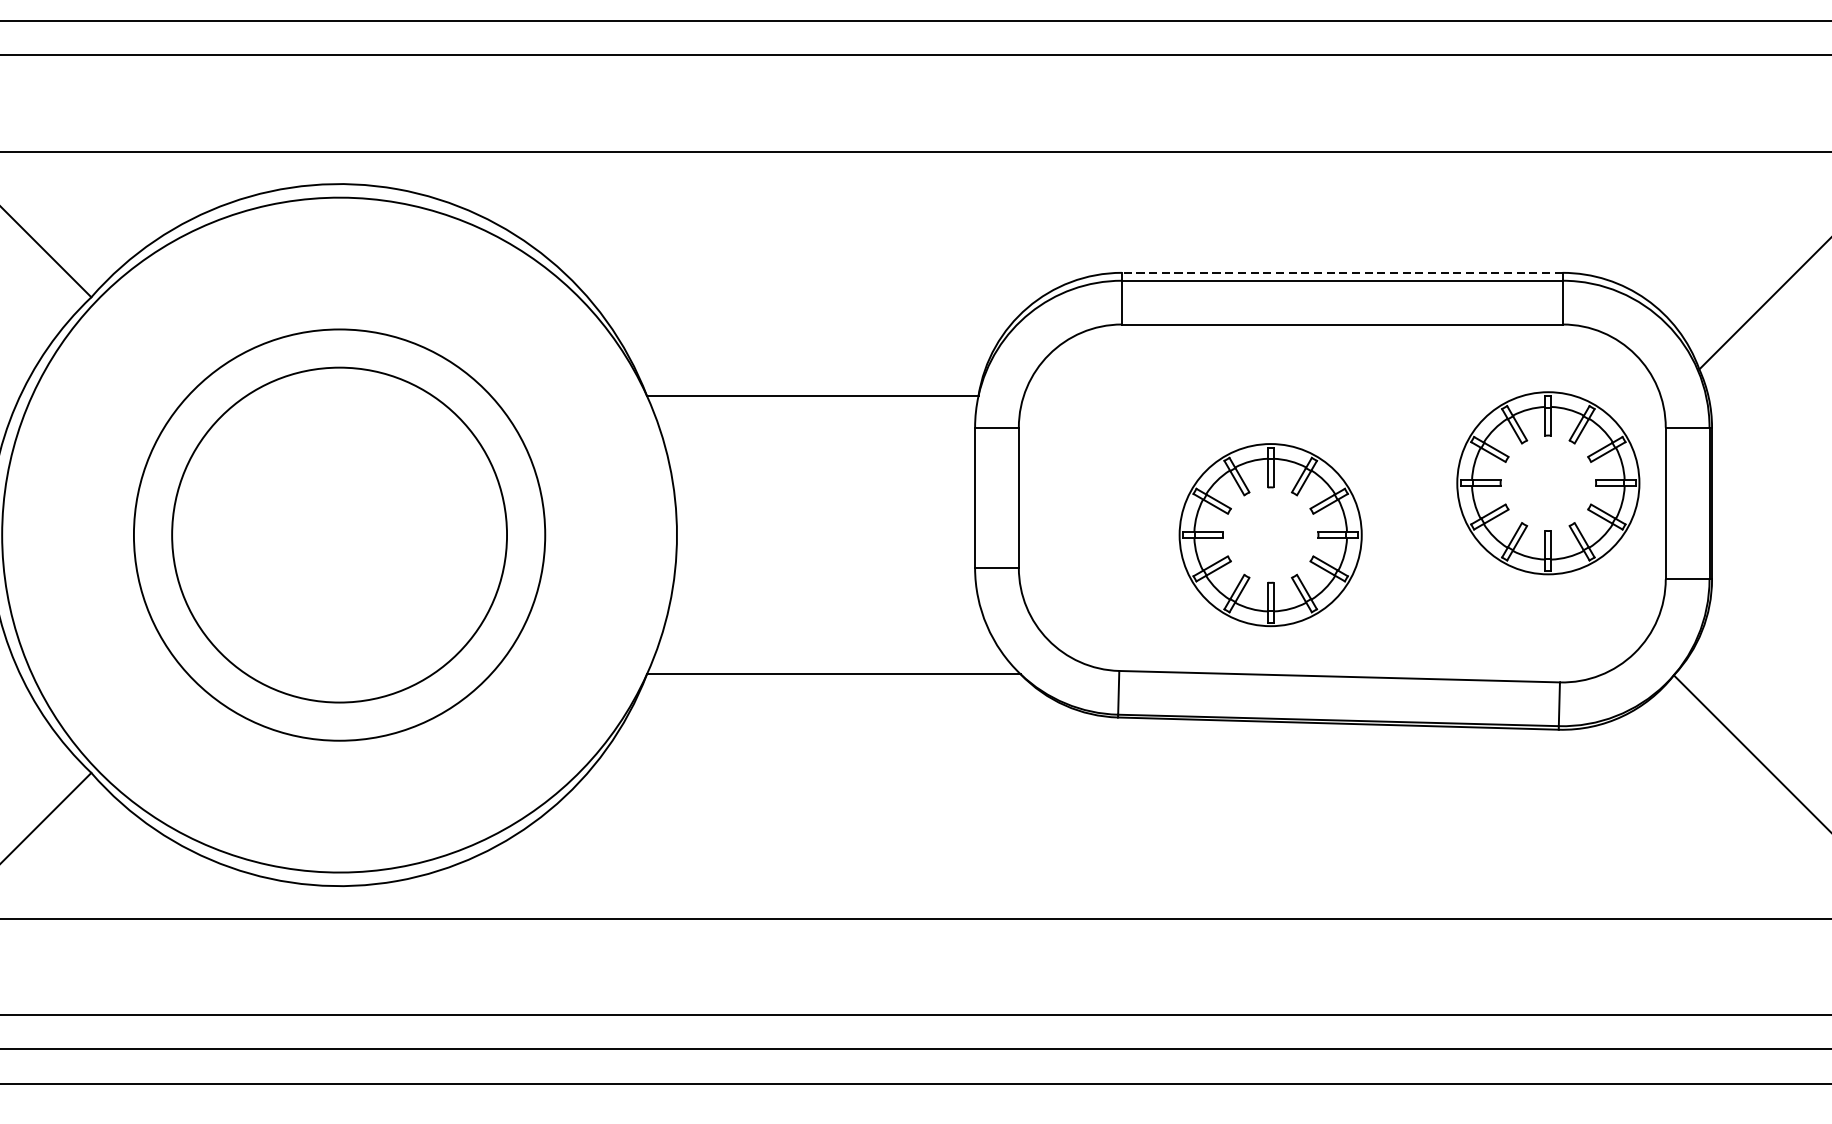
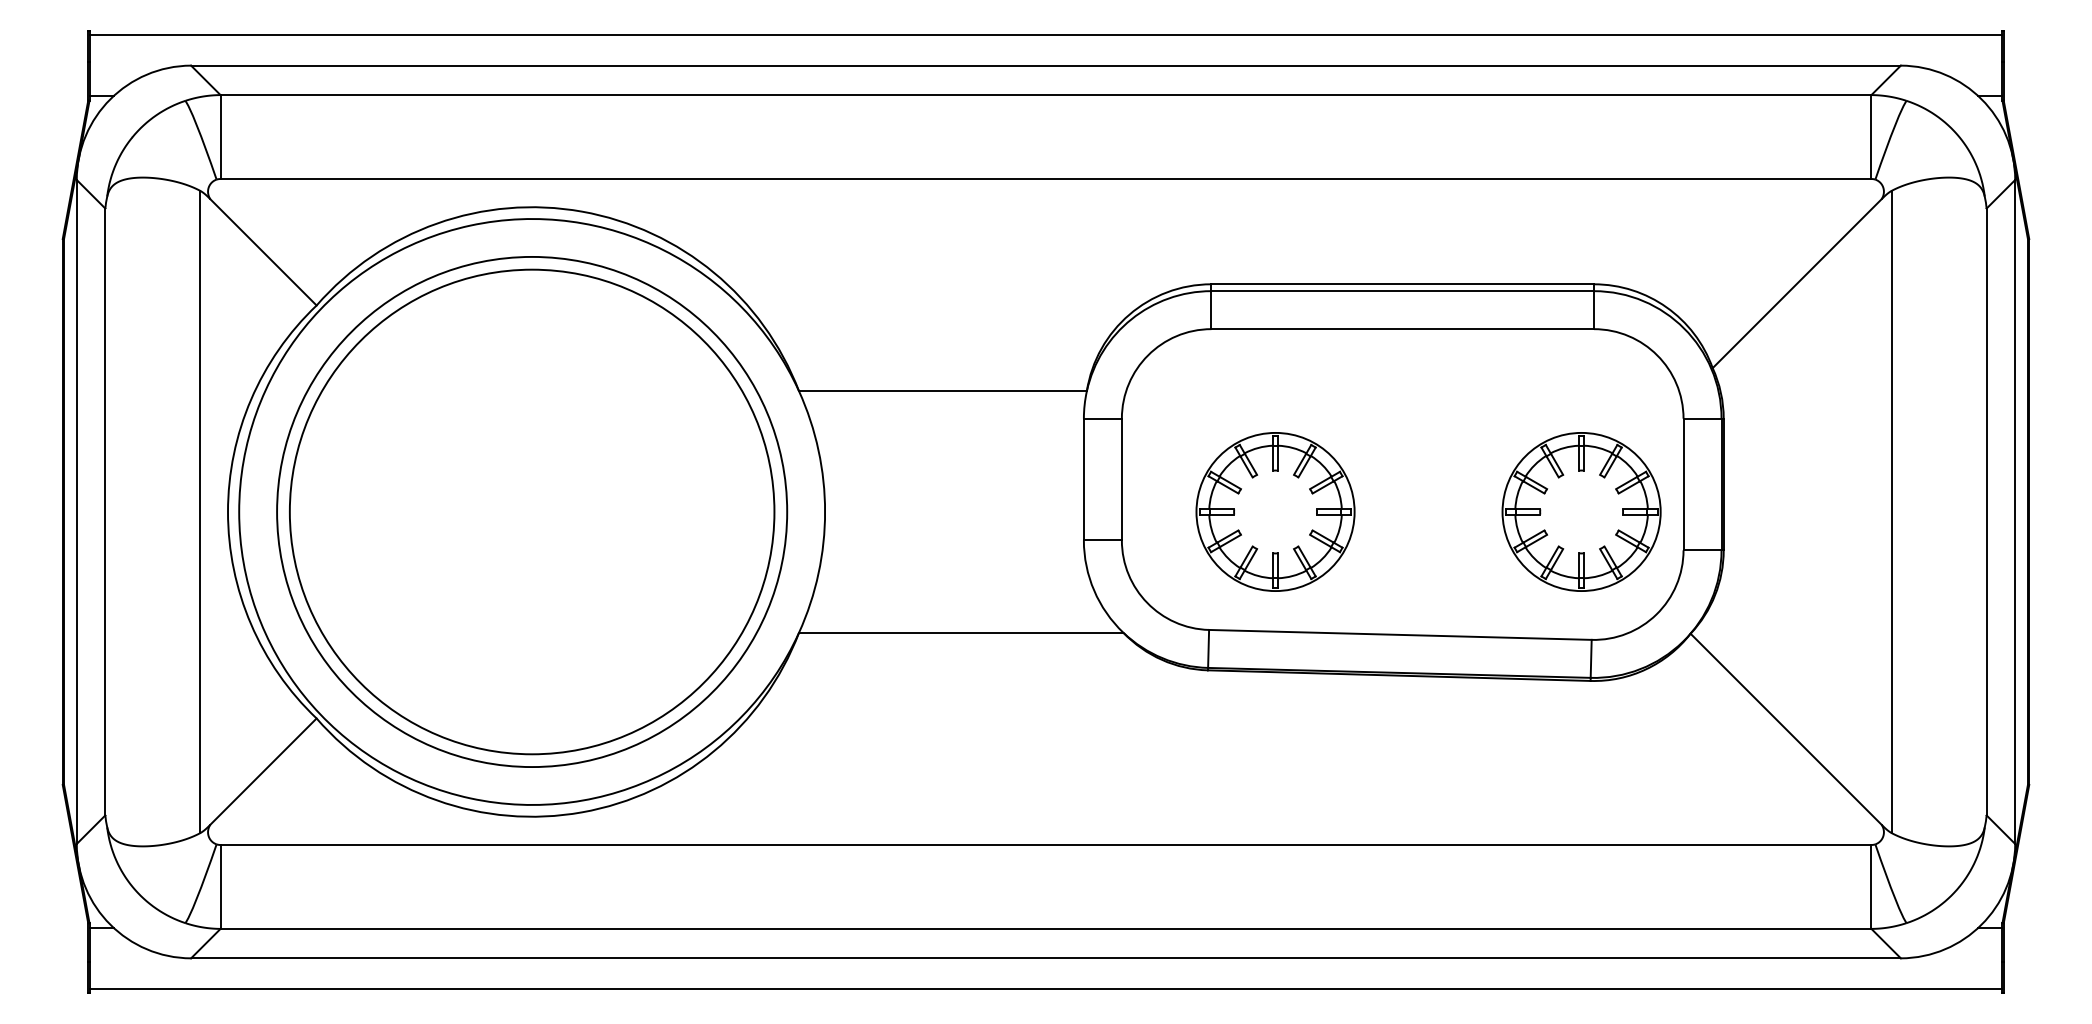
line: (1342, 273) -> (1402, 284), dashed -> solid
part: (1548, 482) -> (1581, 511), moved
circle: (338, 534) -> (531, 511), size x1.67
circle: (339, 534) -> (532, 511), size x1.43
part: (1270, 534) -> (1275, 511), moved

